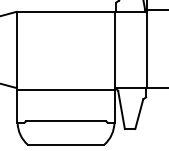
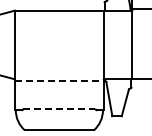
line: (66, 90) -> (59, 81), solid -> dashed
line: (66, 120) -> (59, 108), solid -> dashed

